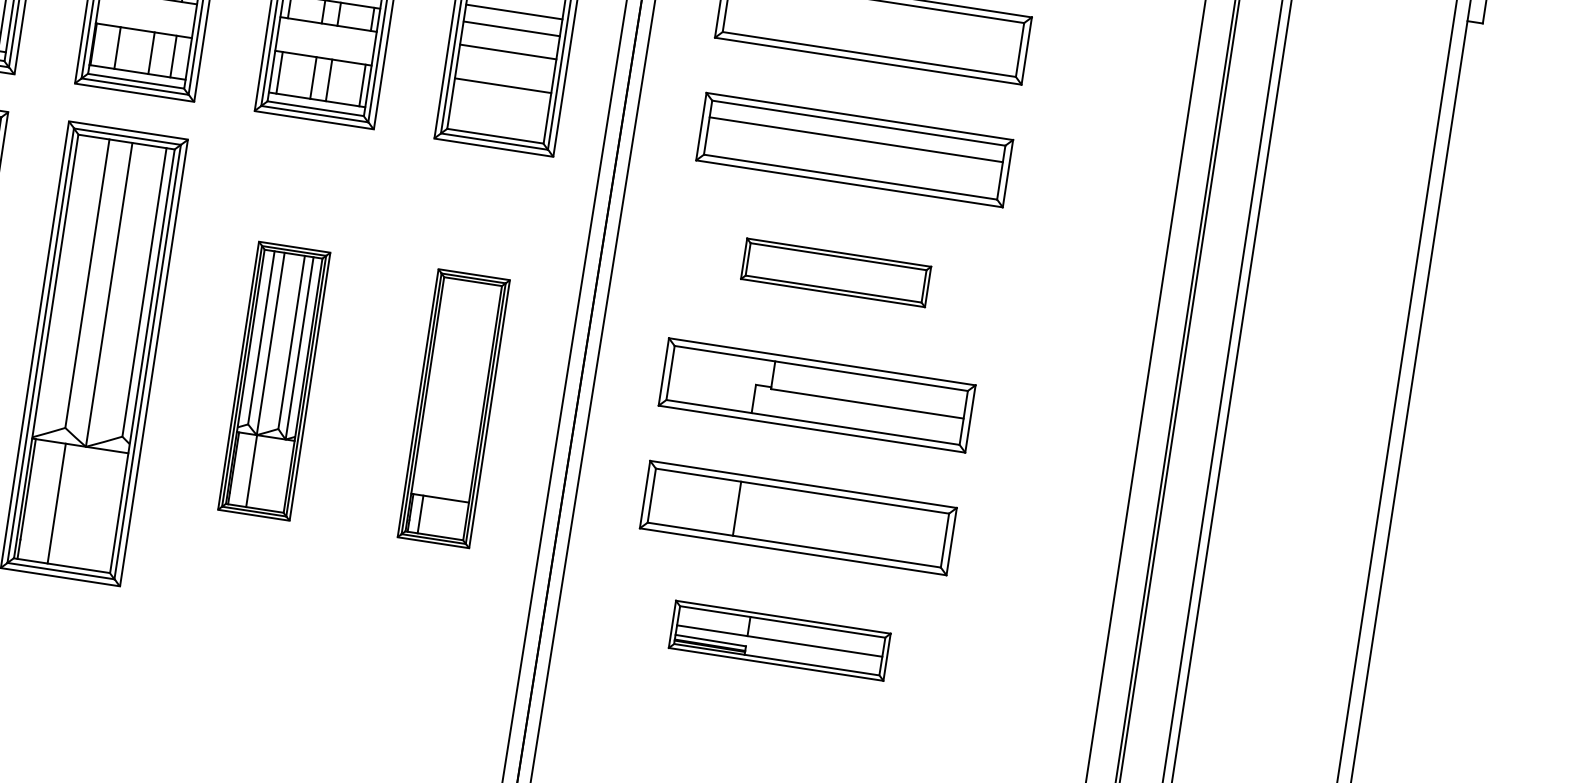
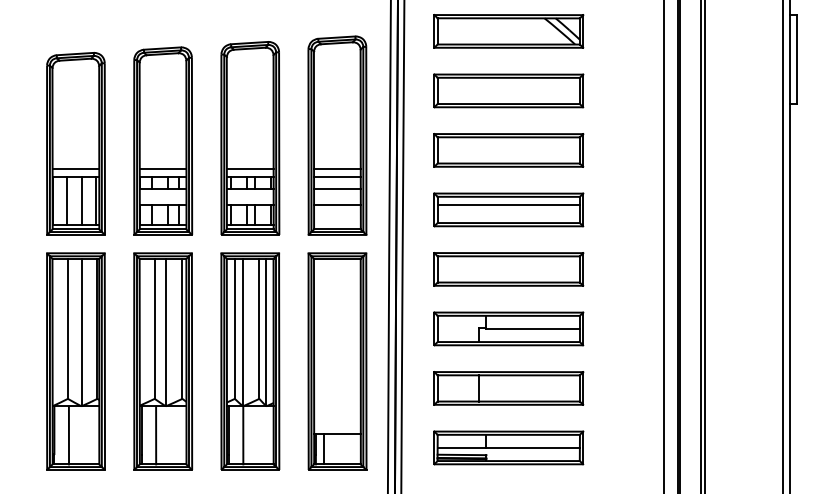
part: (835, 272) -> (508, 269), size x1.67
part: (274, 381) -> (250, 361), size x1.67
part: (453, 408) -> (337, 361), size x1.67
part: (779, 639) -> (508, 447), size x1.43

